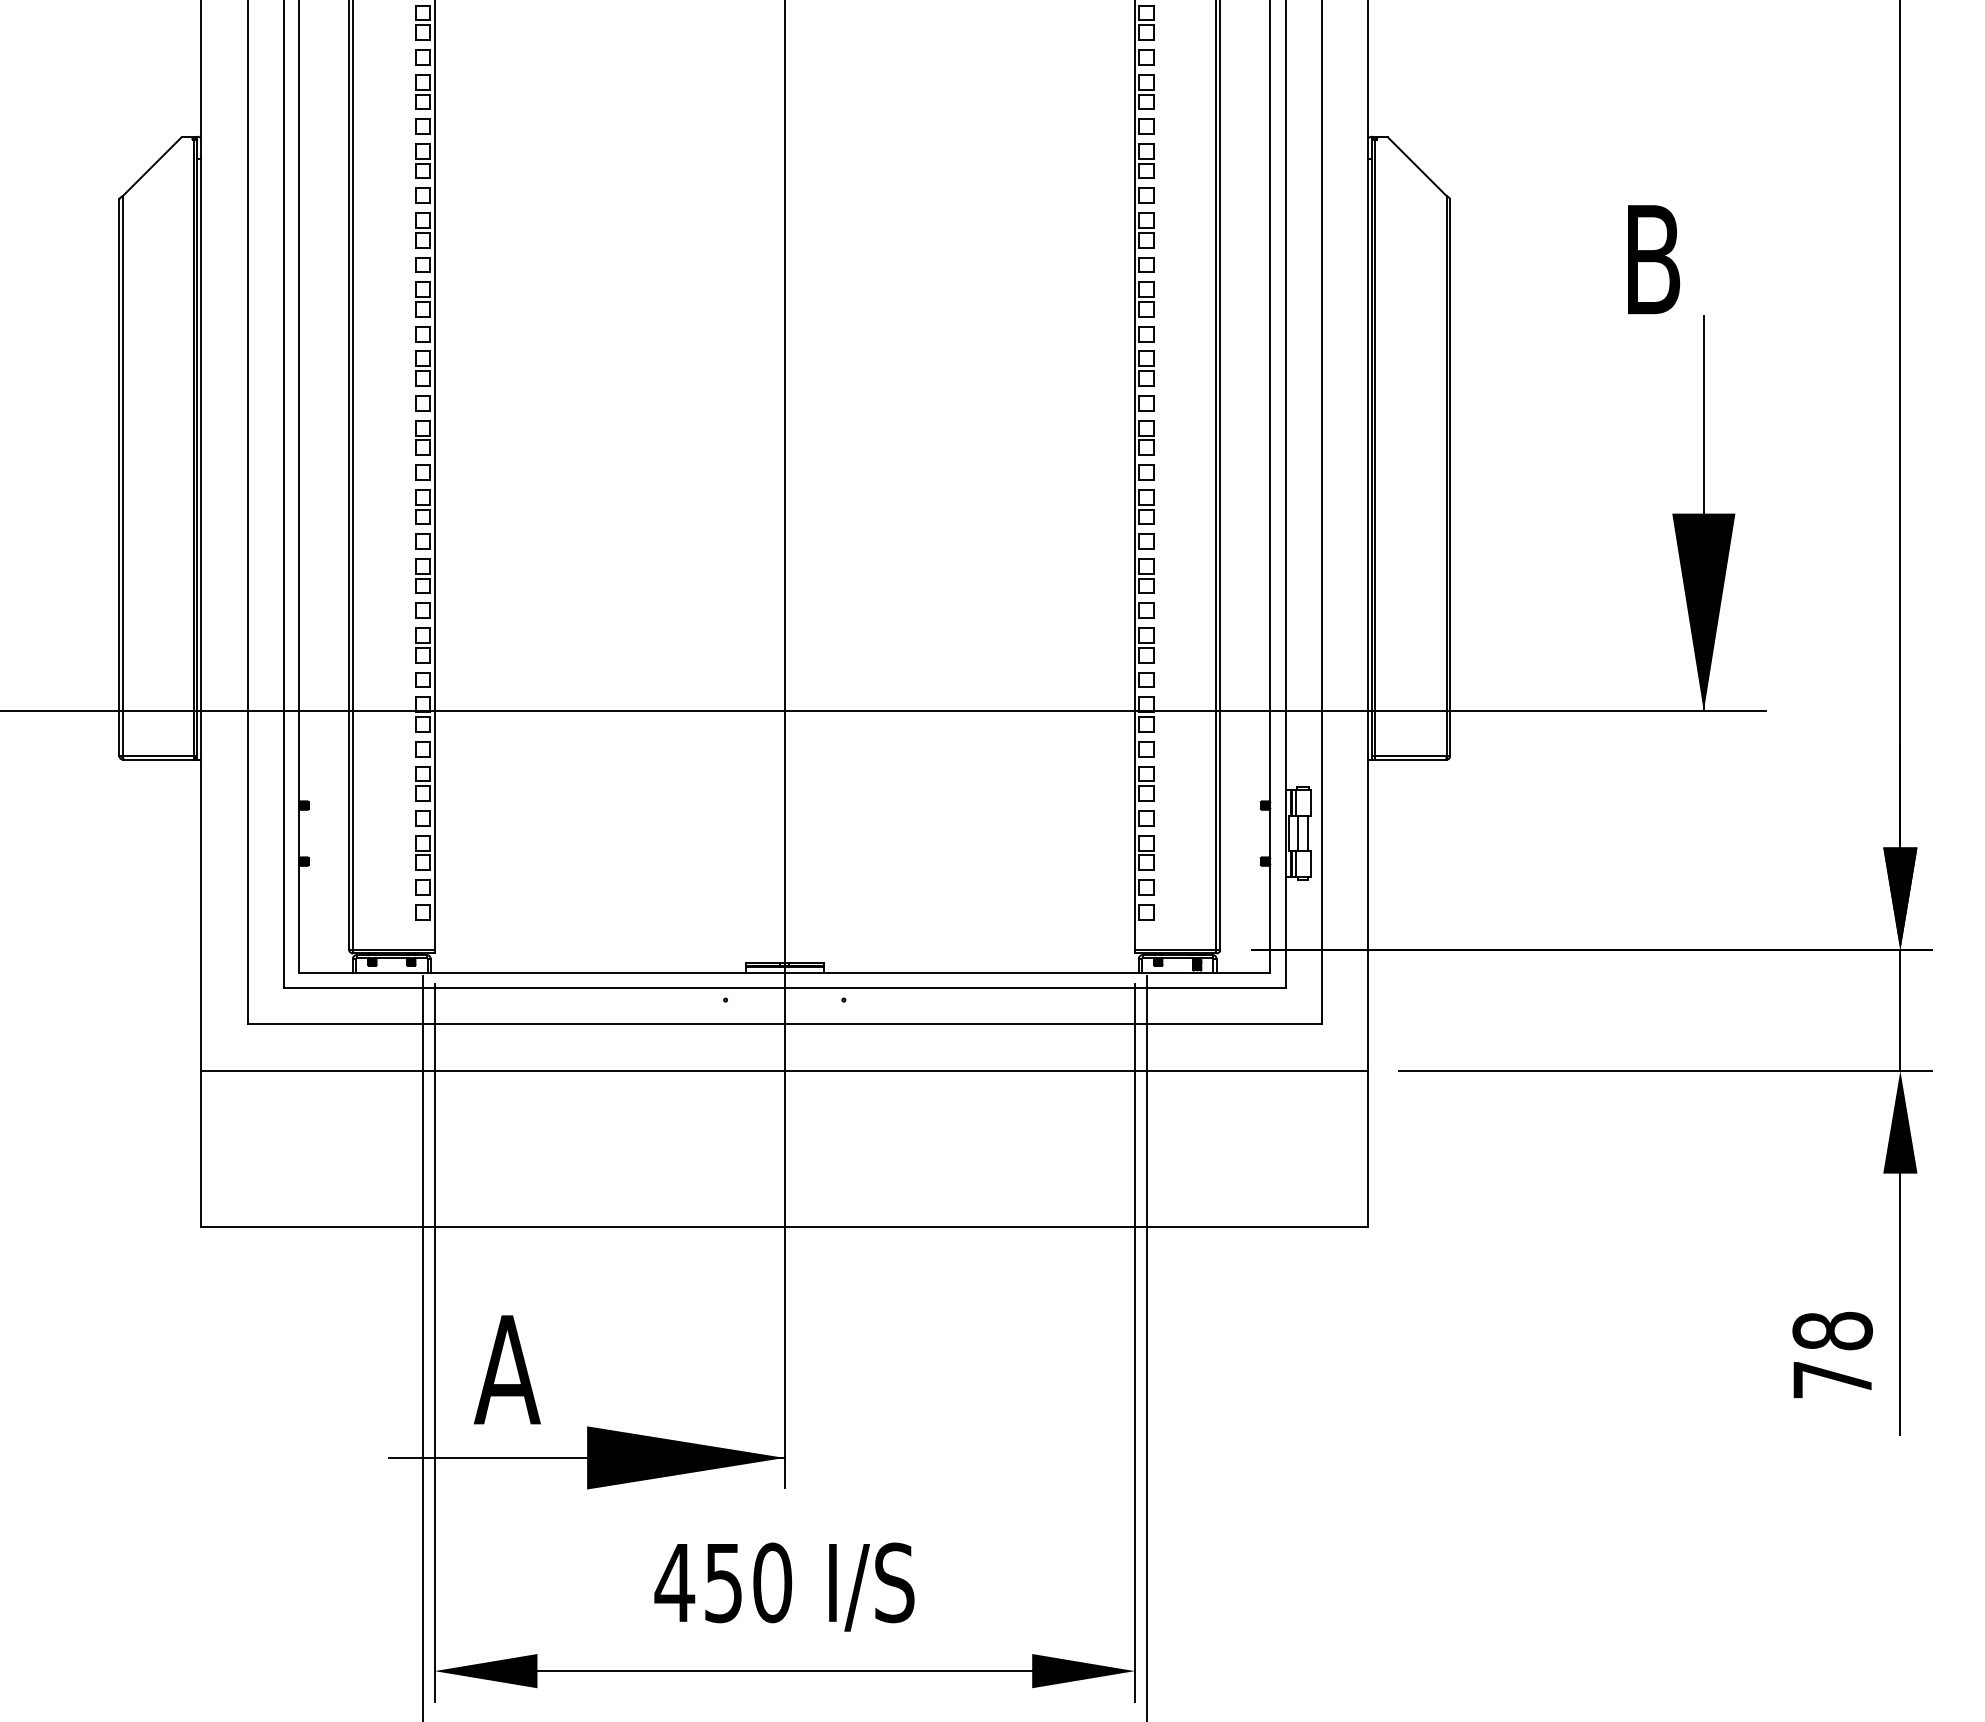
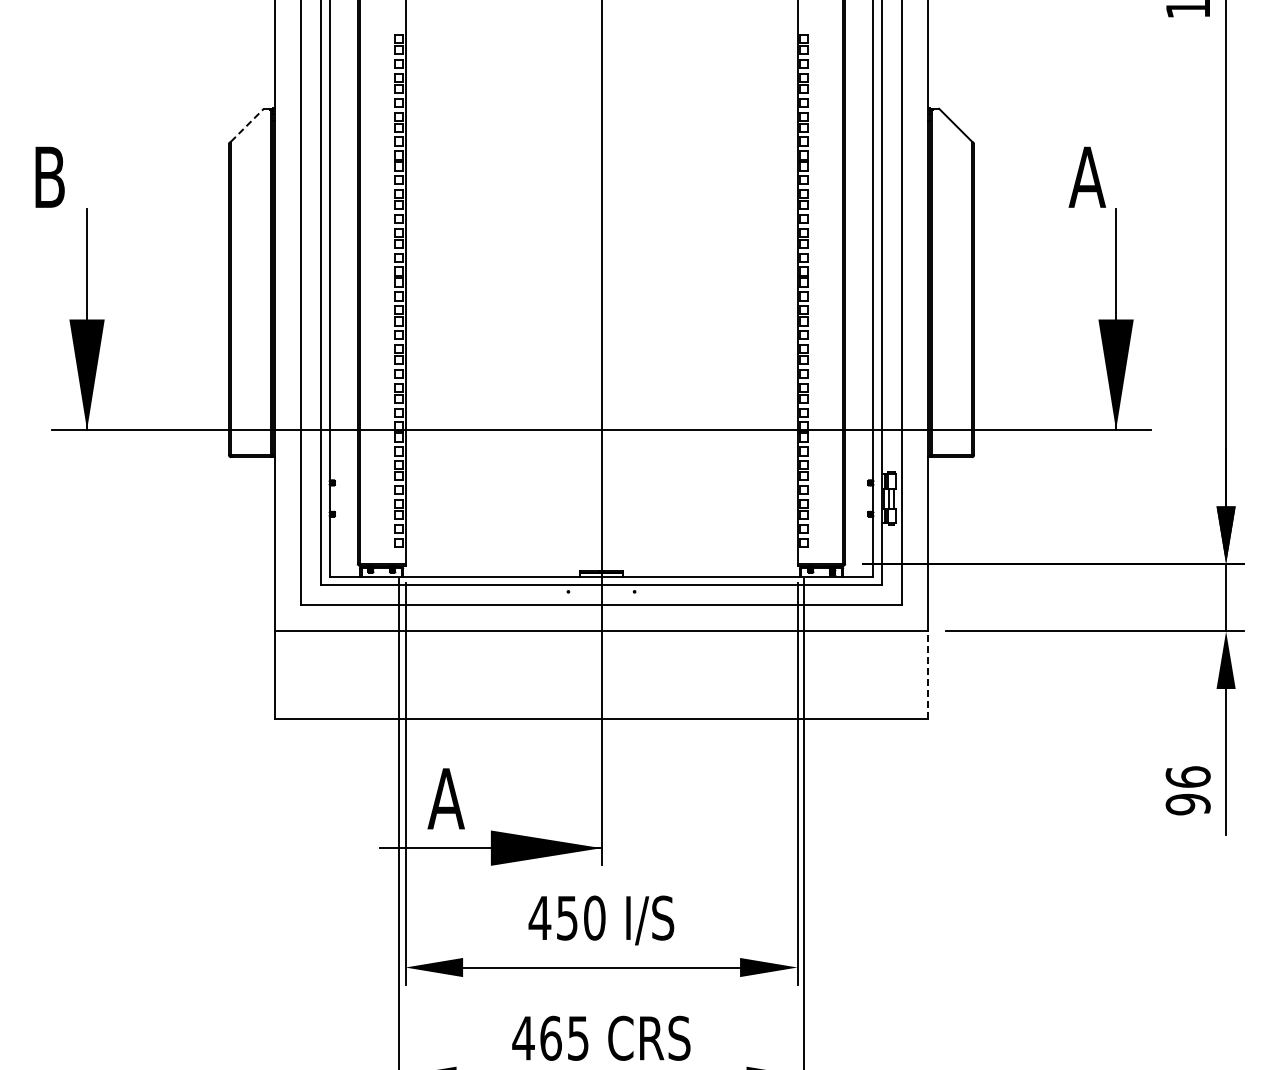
line: (152, 165) -> (247, 124), solid -> dashed
text: (1652, 258) -> (1087, 176), B -> A
line: (1368, 1149) -> (928, 675), solid -> dashed
text: (1831, 1354) -> (1187, 790), 78 -> 96

